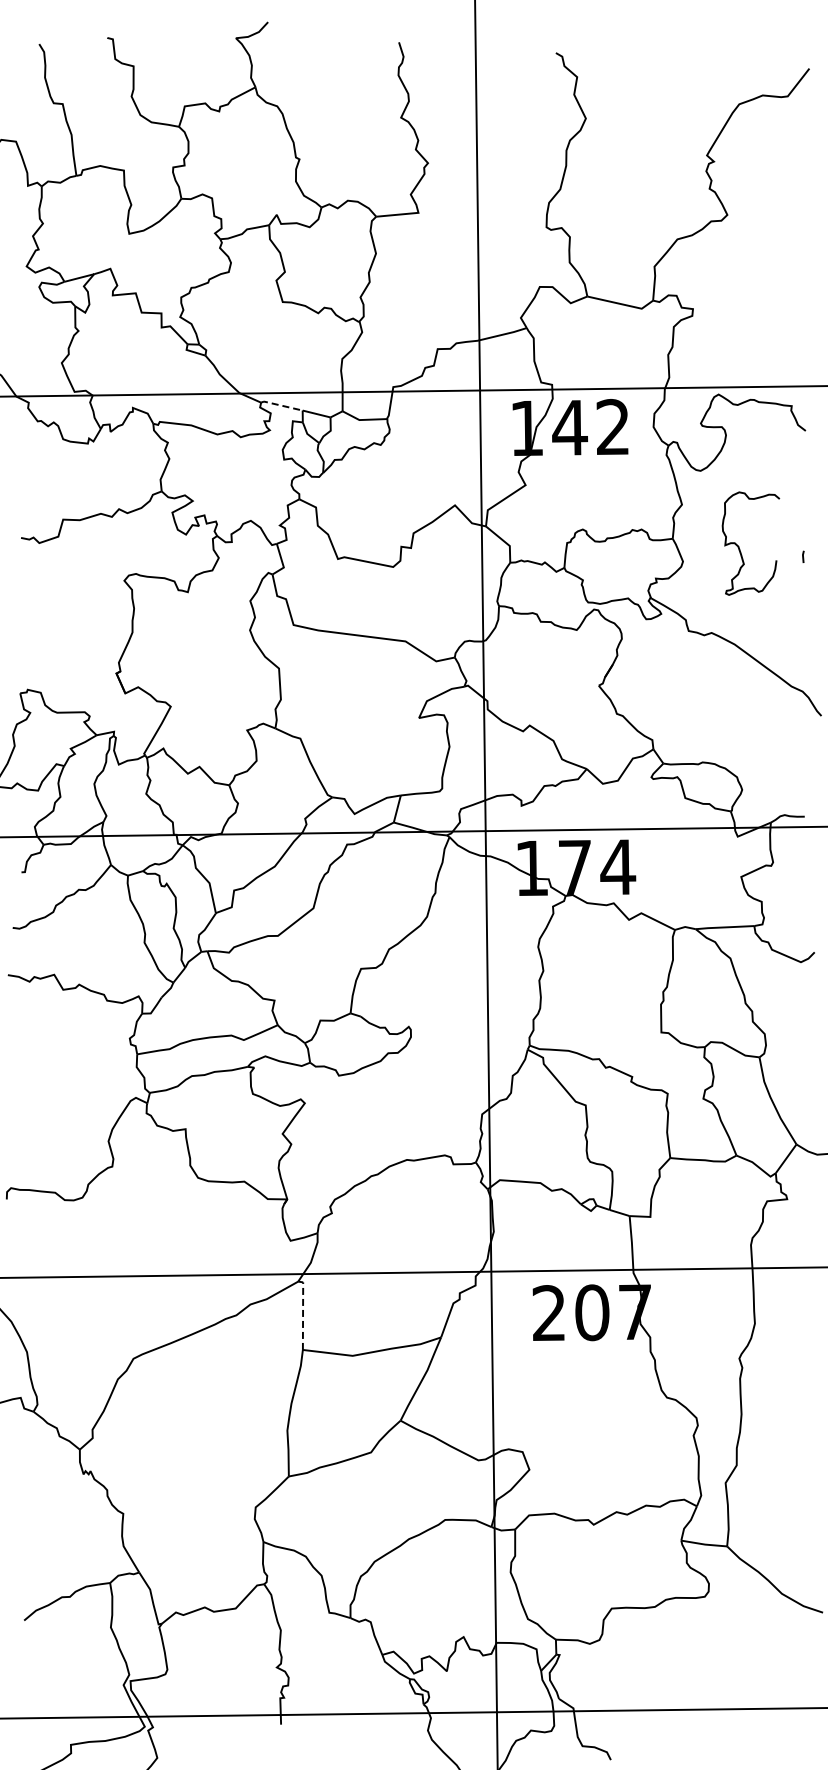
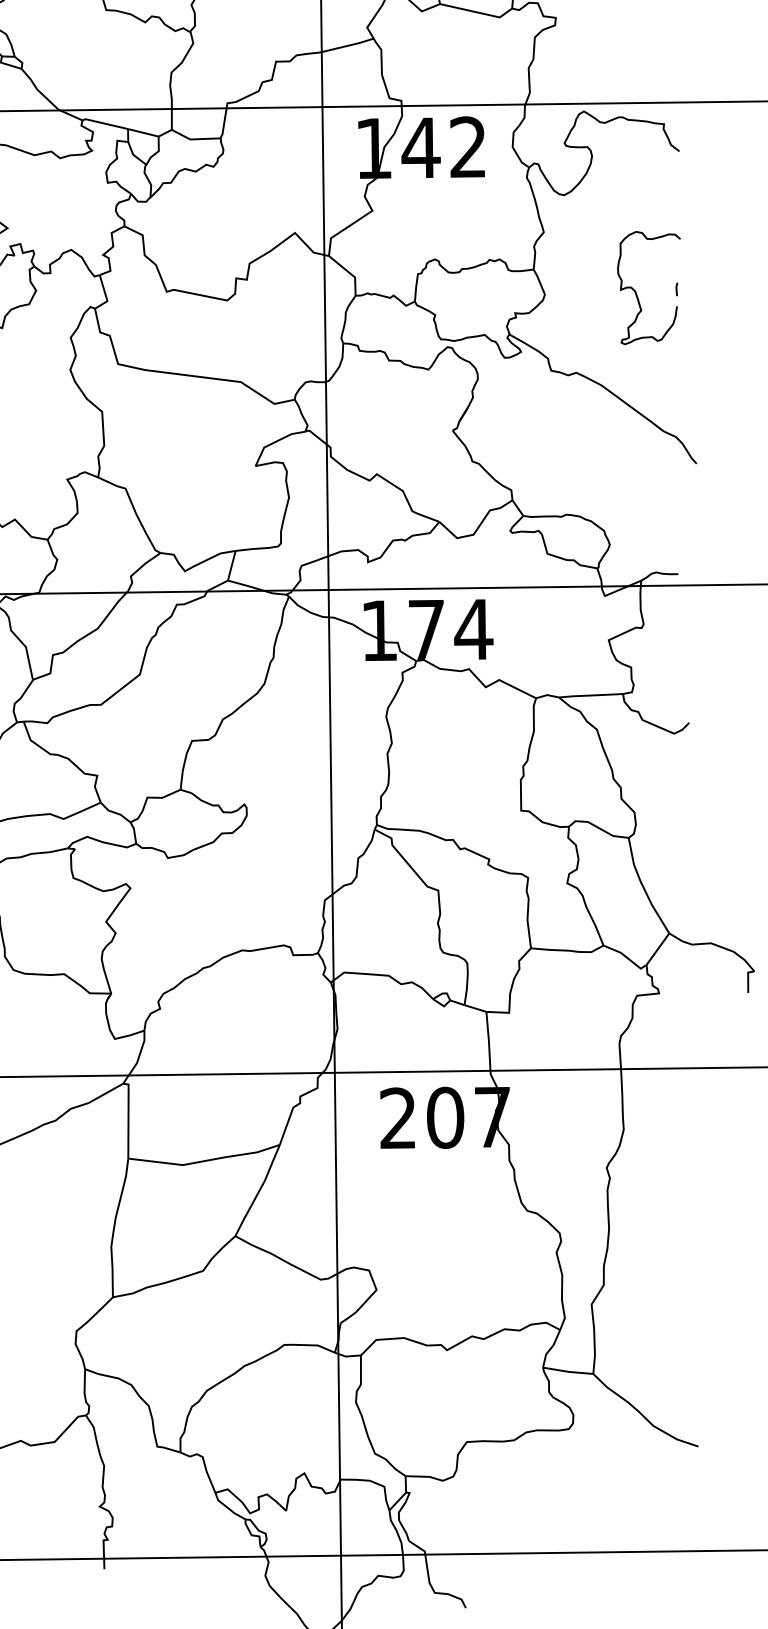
line: (281, 405) -> (104, 123), dashed -> solid
curve: (739, 546) -> (636, 291), moved
line: (303, 1312) -> (128, 1117), dashed -> solid

